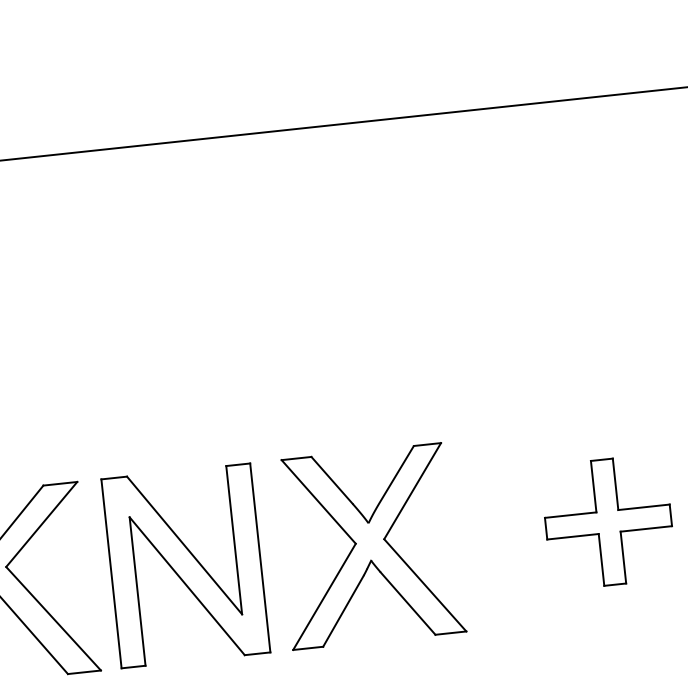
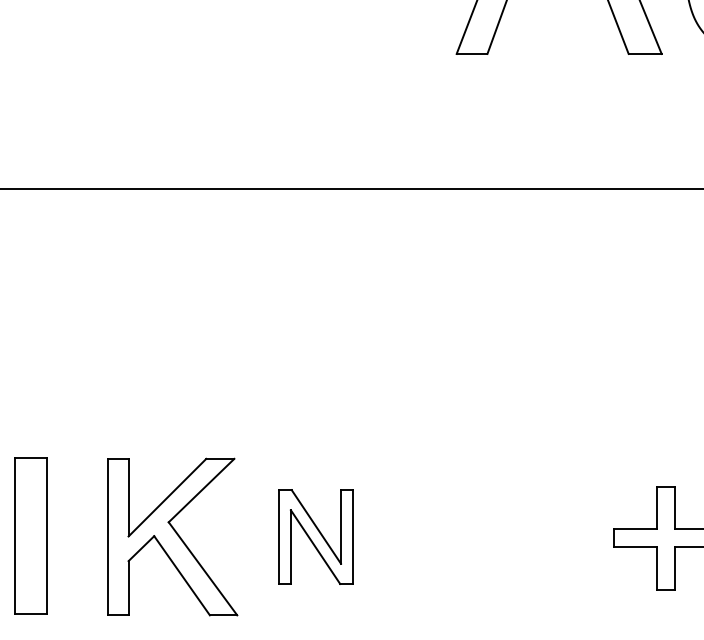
part: (368, 545) -> (467, 536), removed
part: (185, 565) -> (315, 536), size x0.6

